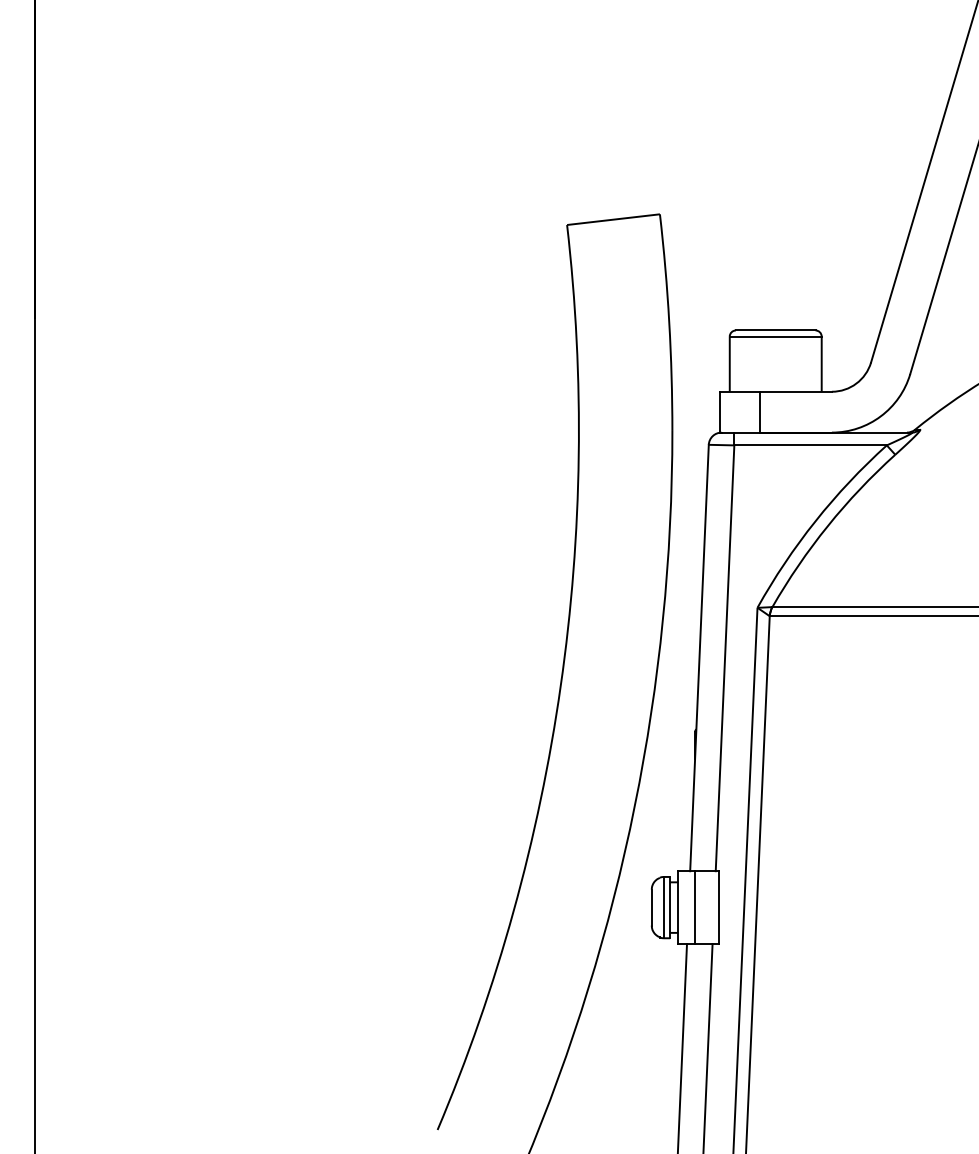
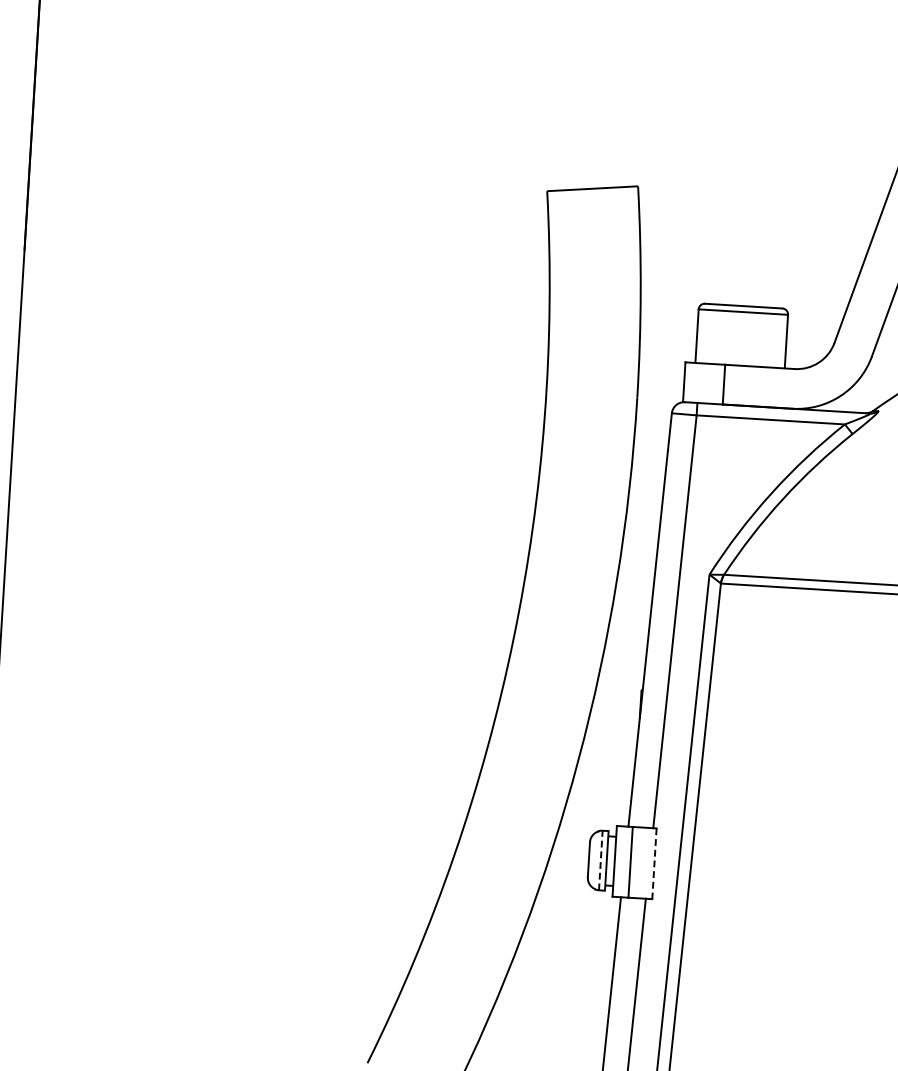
line: (664, 907) -> (601, 860), solid -> dashed
line: (719, 908) -> (654, 864), solid -> dashed

